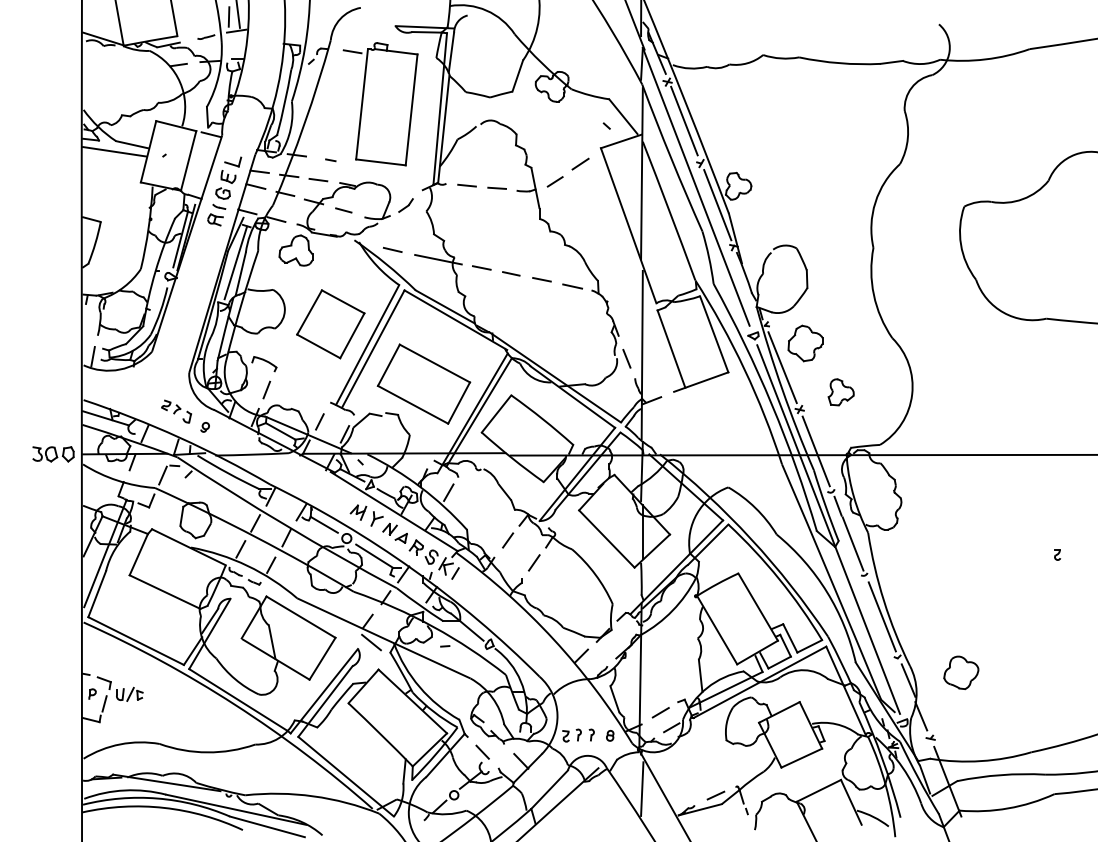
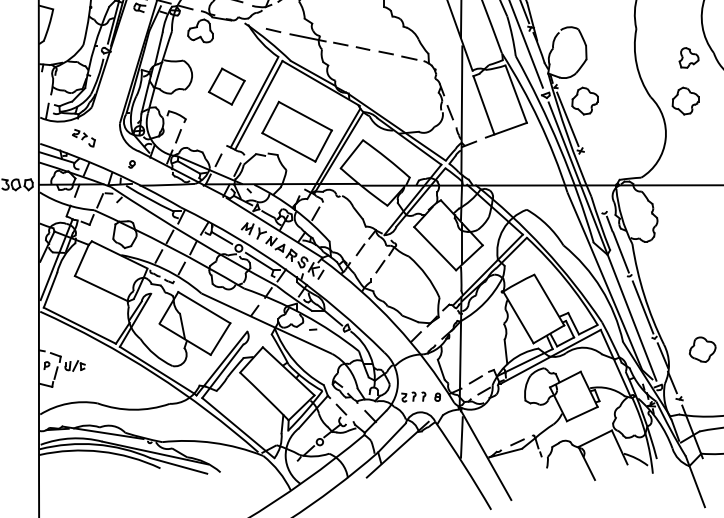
line: (235, 262) -> (154, 39), removed
part: (330, 324) -> (226, 86), size x0.7
part: (938, 343) -> (685, 101), added
part: (840, 392) -> (688, 58), moved
part: (176, 411) -> (83, 138), moved
line: (815, 451) -> (592, 182), removed
line: (371, 642) -> (257, 326), removed

